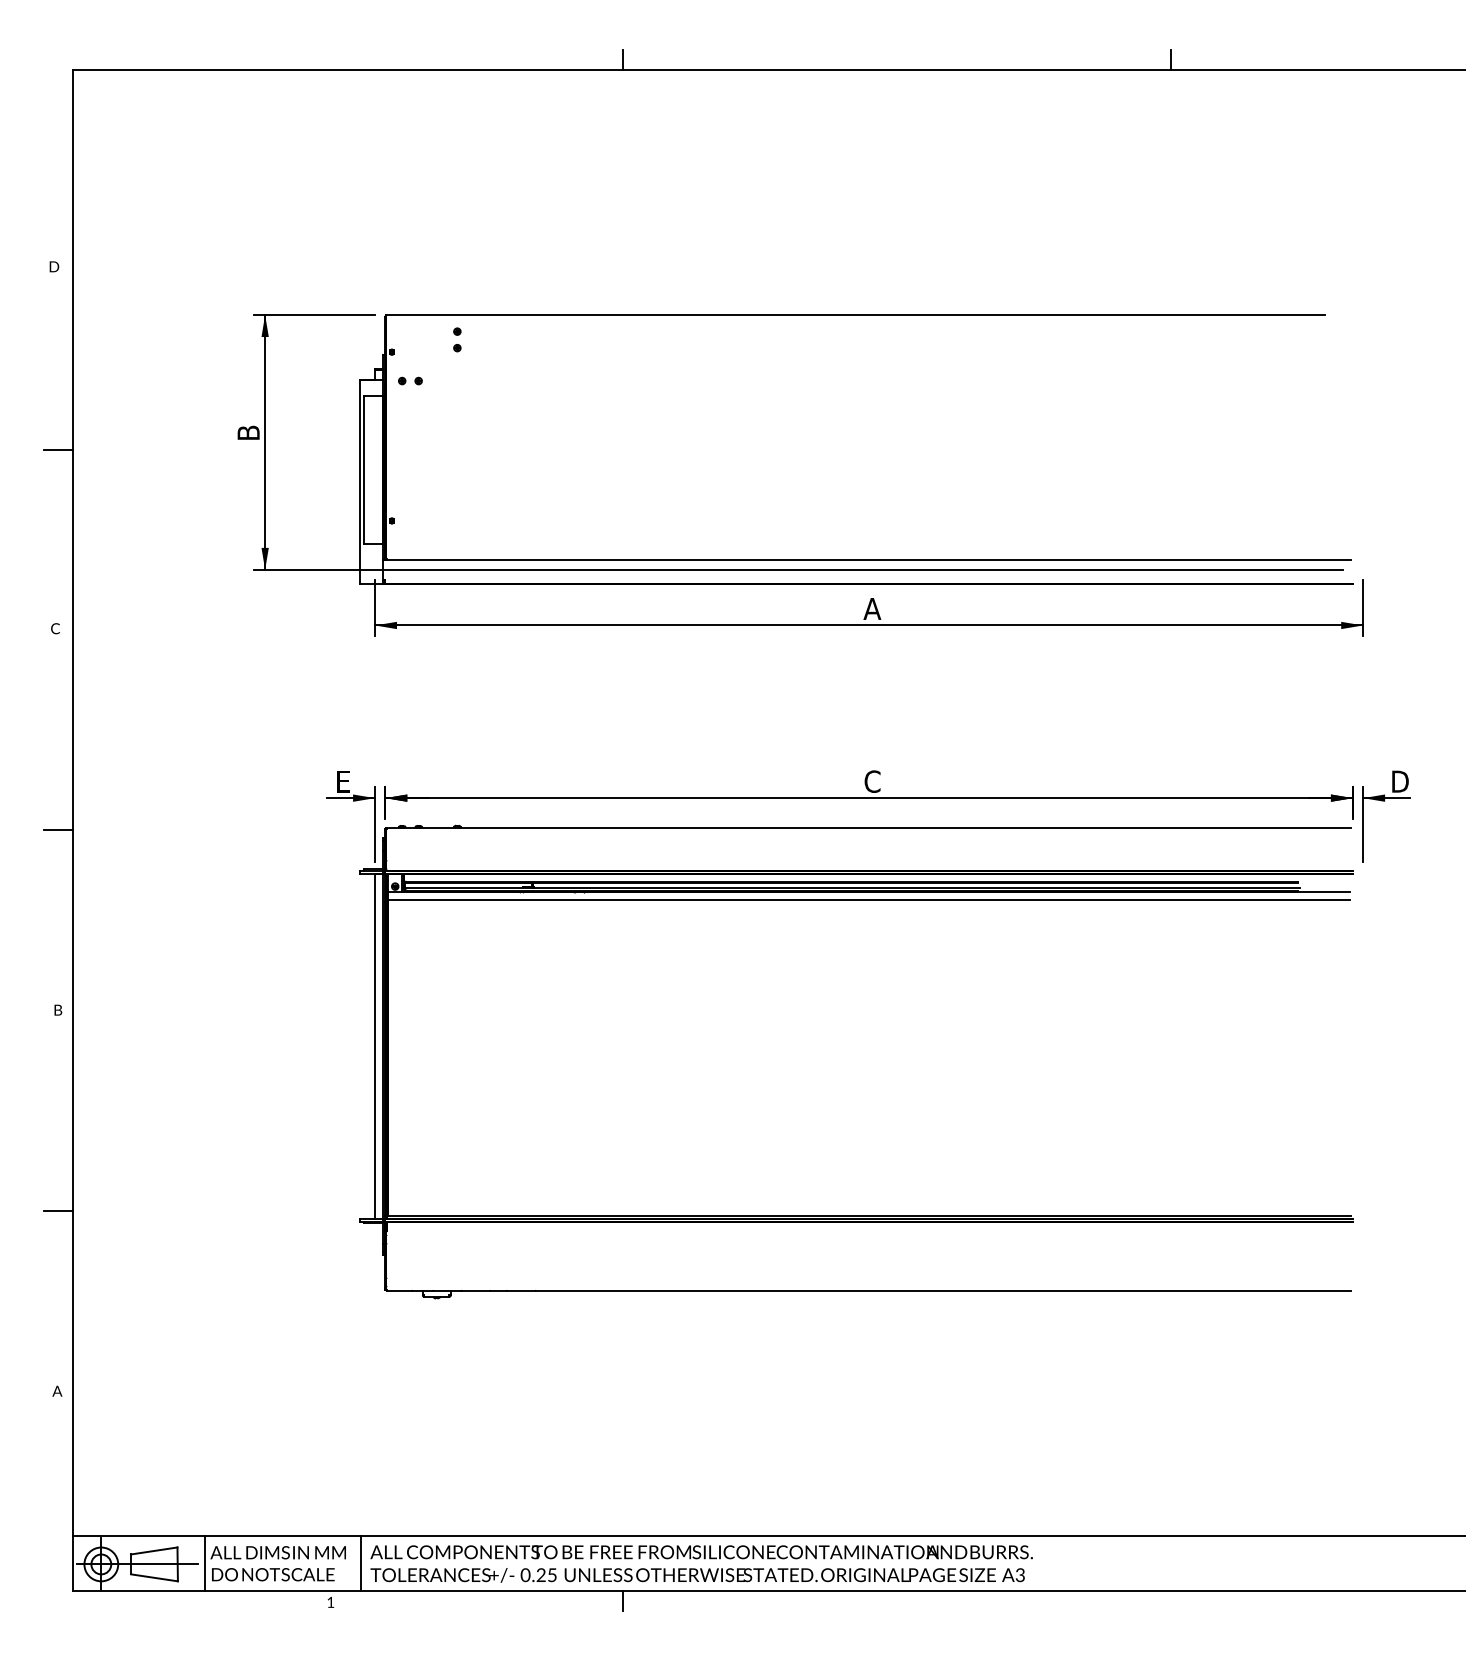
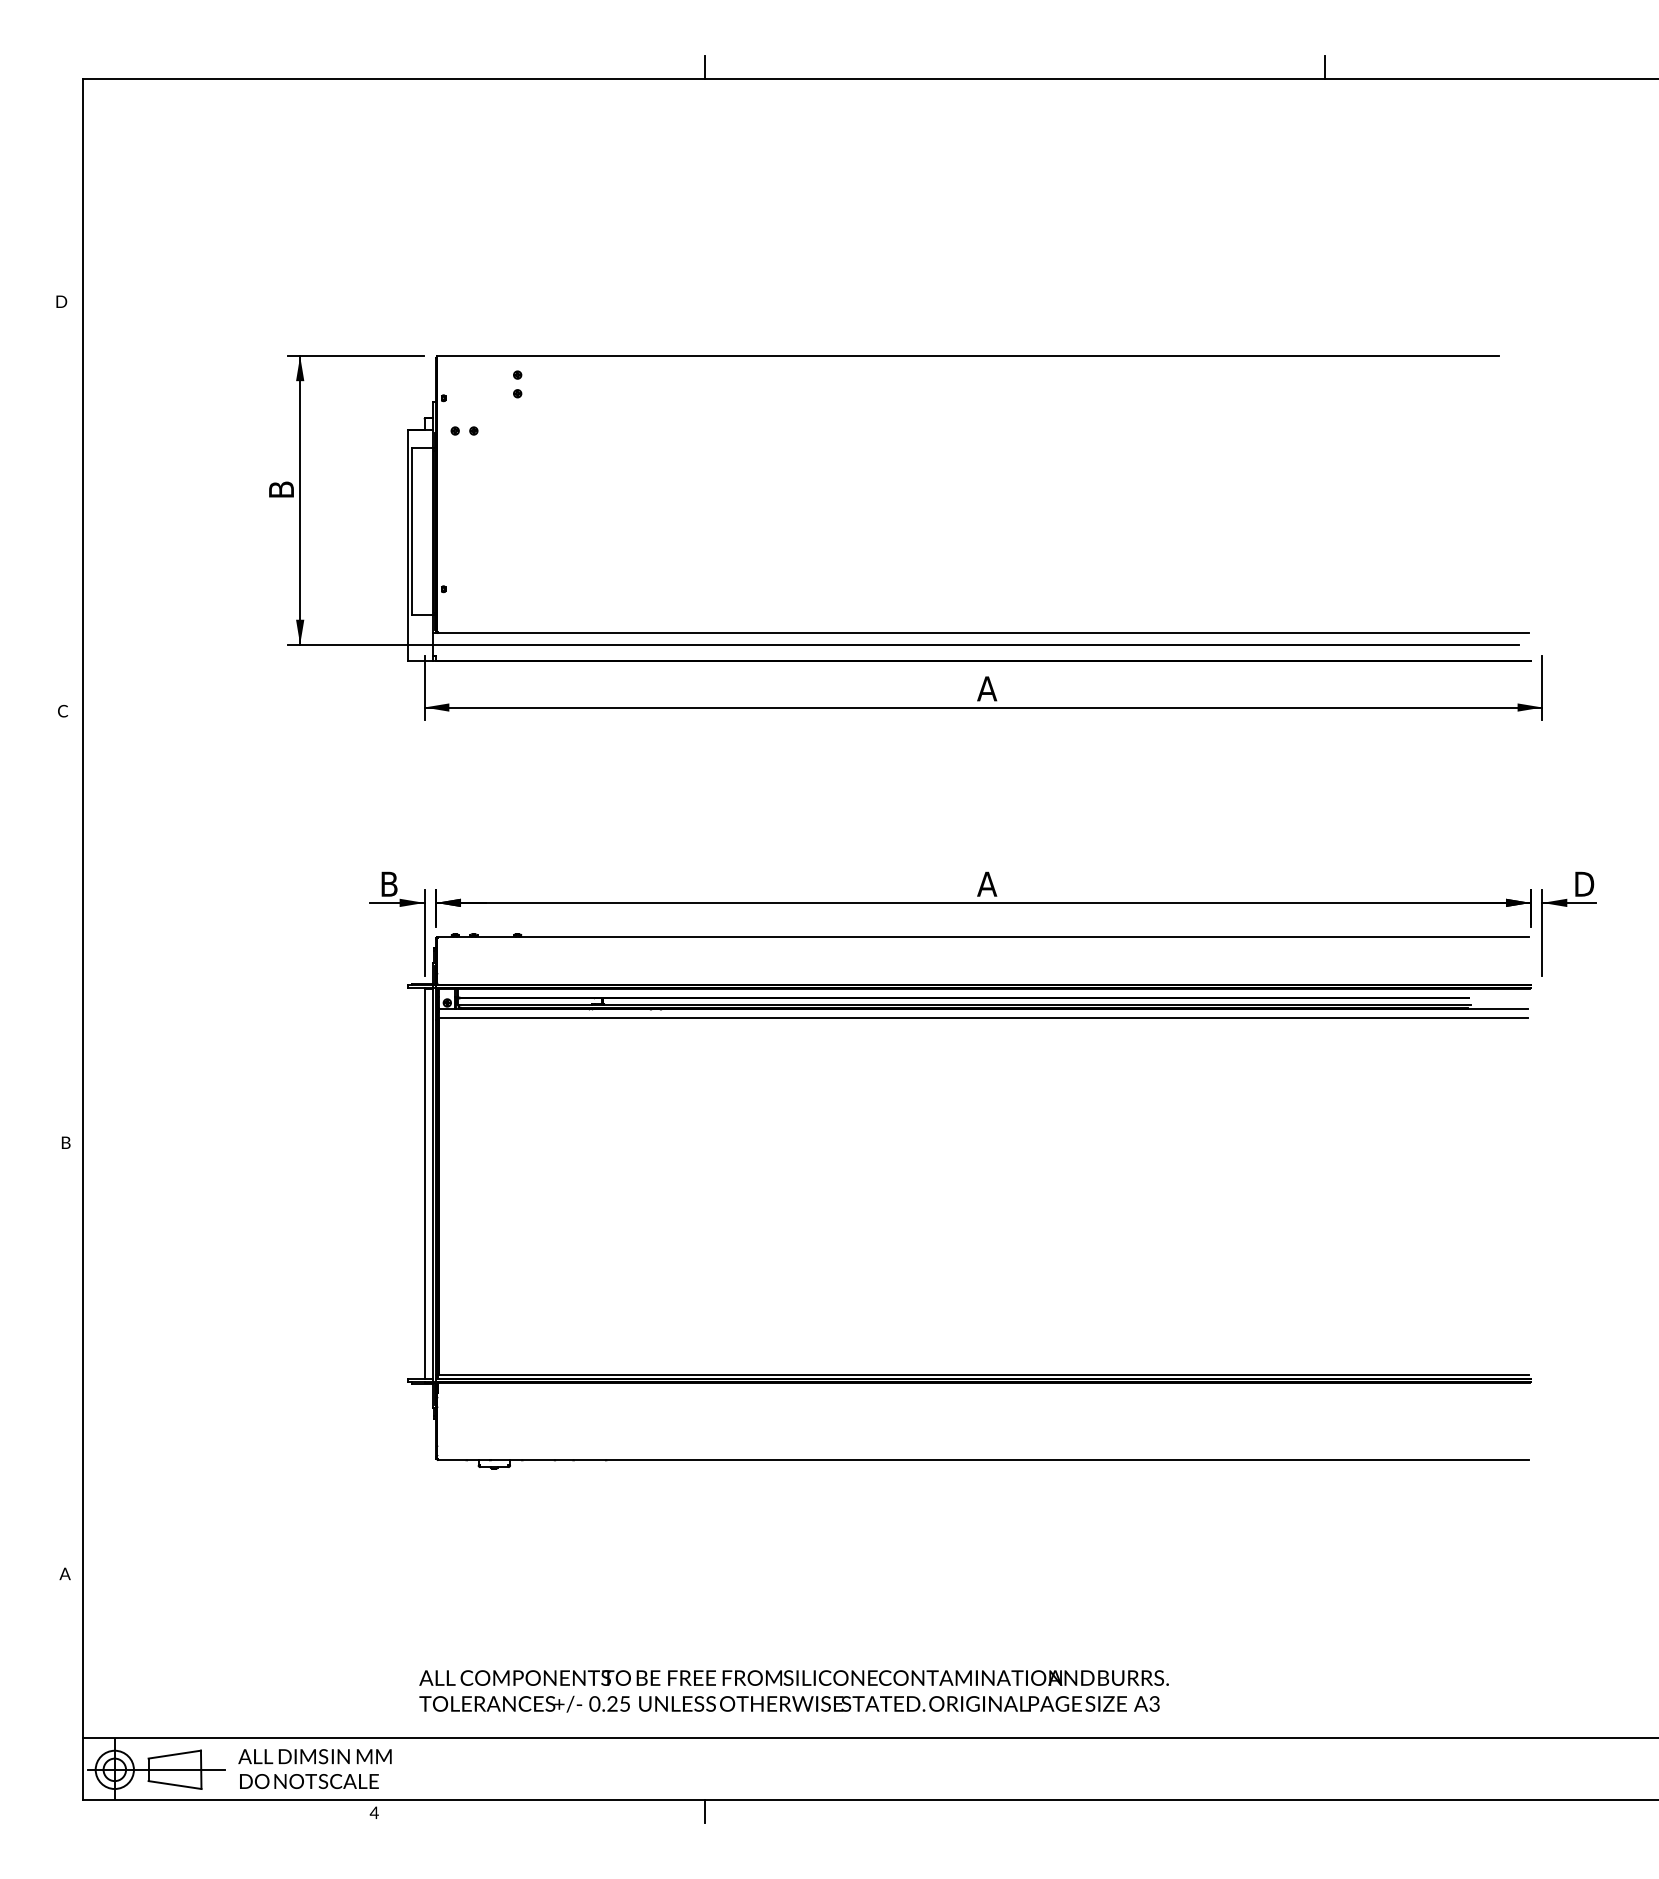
line: (58, 450) -> (66, 509), removed
text: (344, 781) -> (389, 884), E -> B
text: (872, 781) -> (987, 884), C -> A
line: (58, 830) -> (66, 939), removed
line: (58, 1210) -> (66, 1369), removed
line: (204, 1562) -> (231, 1767), removed
line: (360, 1562) -> (408, 1767), removed
text: (701, 1563) -> (793, 1690), moved
text: (330, 1602) -> (374, 1812), 1 -> 4

